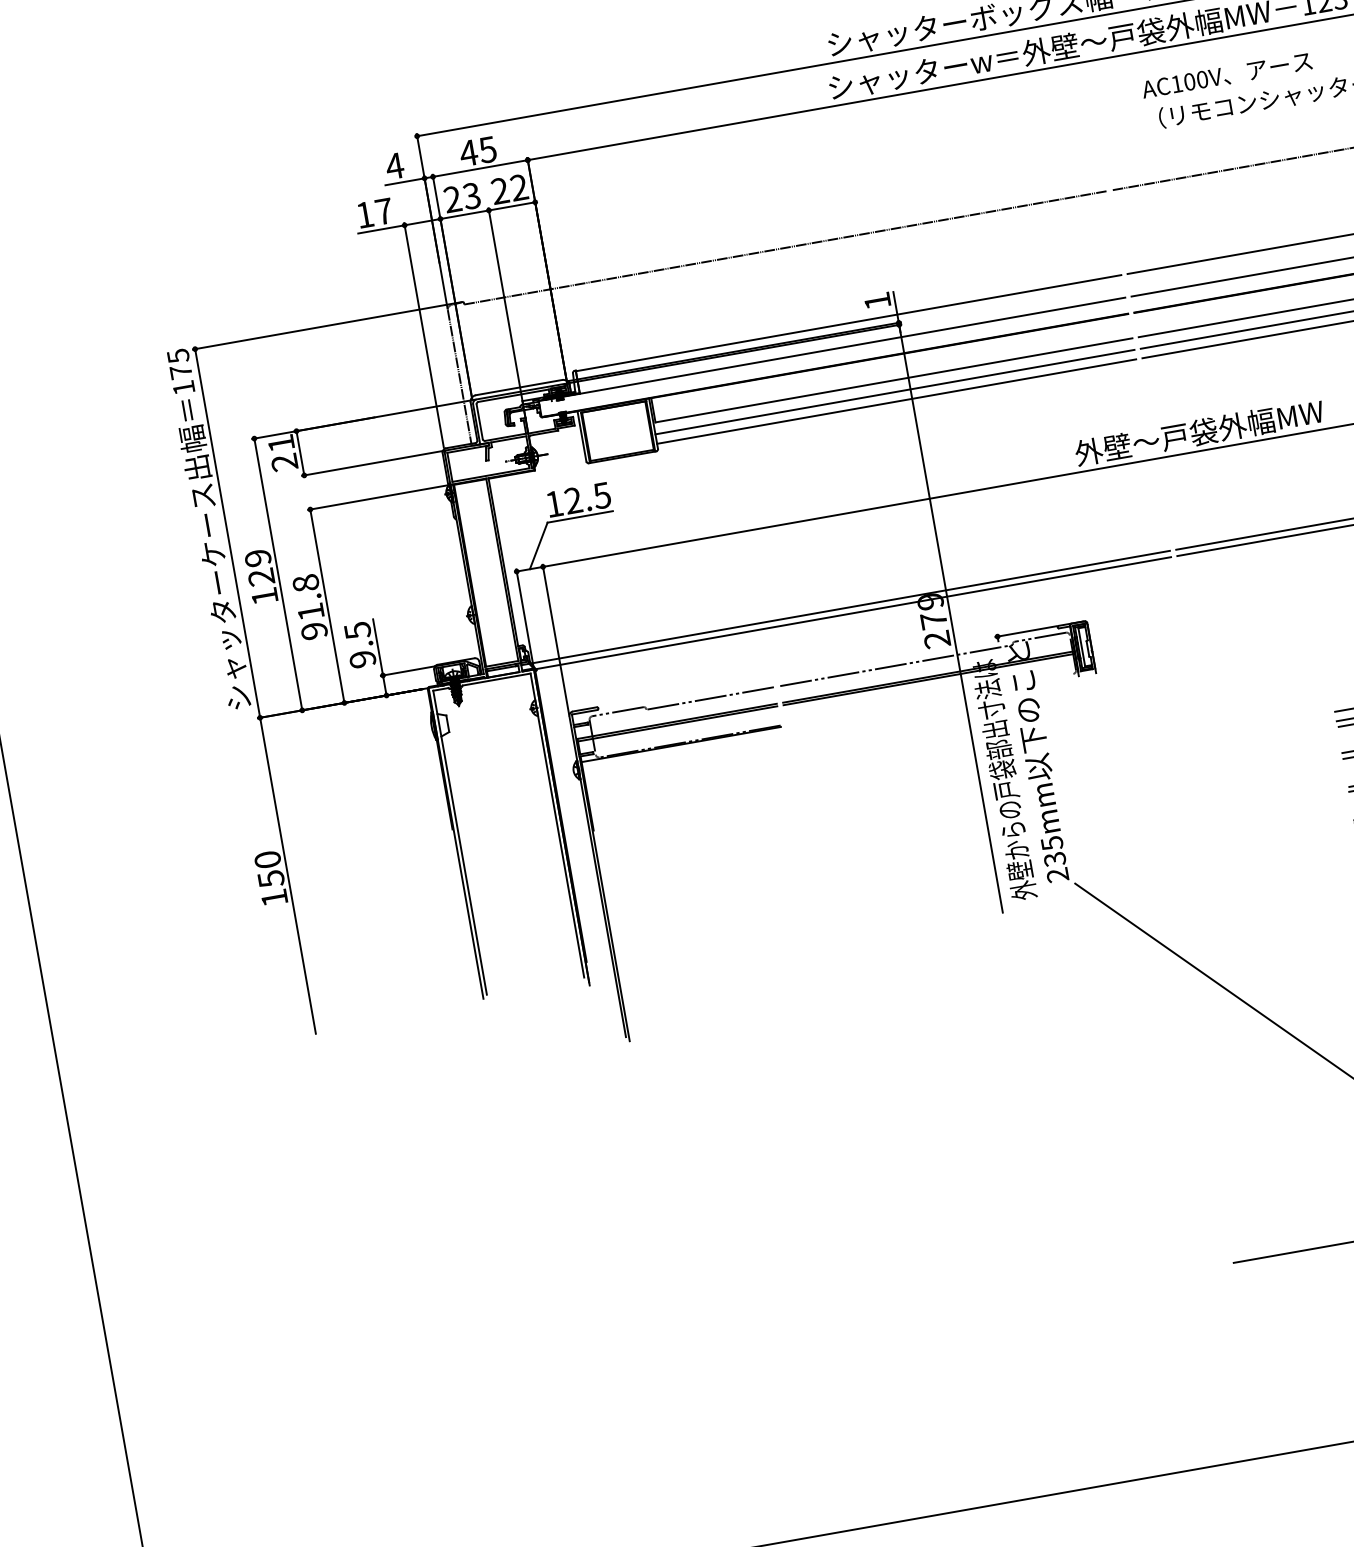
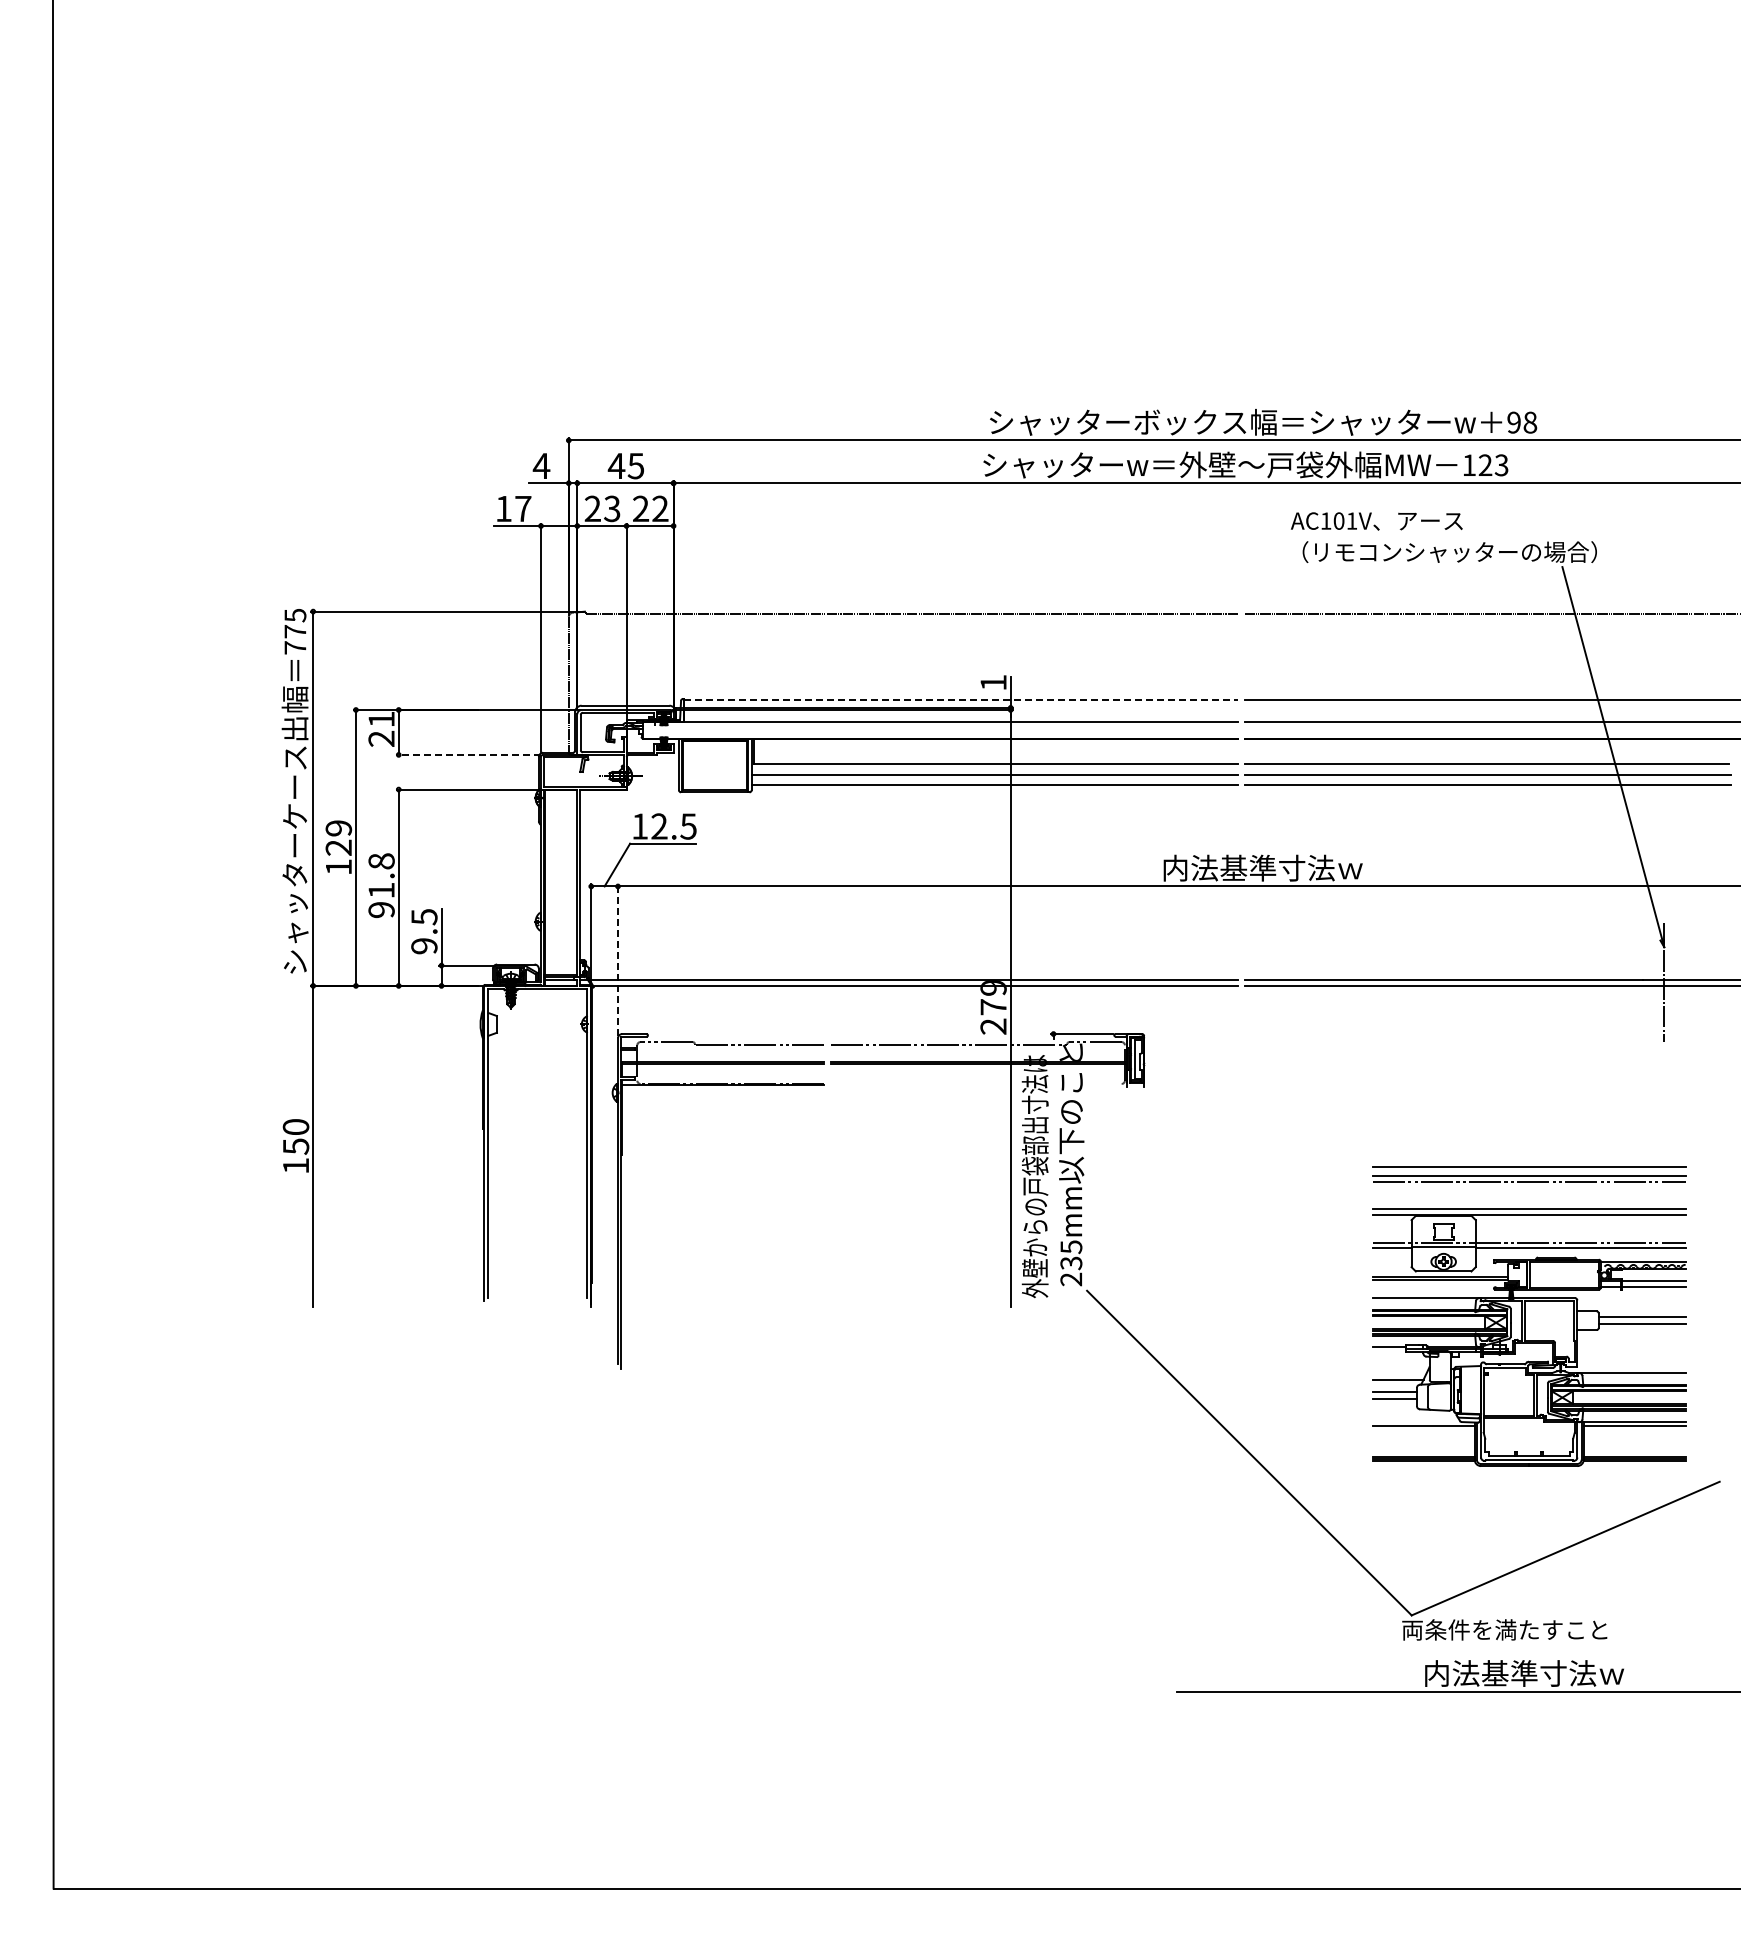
text: (1201, 79) -> (1351, 520), AC100V -> AC101V
line: (848, 323) -> (961, 699), solid -> dashed
text: (183, 387) -> (295, 647), 175 -> 775
text: (1199, 431) -> (1287, 867), 外壁～戸袋外幅MW -> 内法基準寸法ｗ
line: (372, 462) -> (468, 754), solid -> dashed
line: (556, 639) -> (618, 960), solid -> dashed

